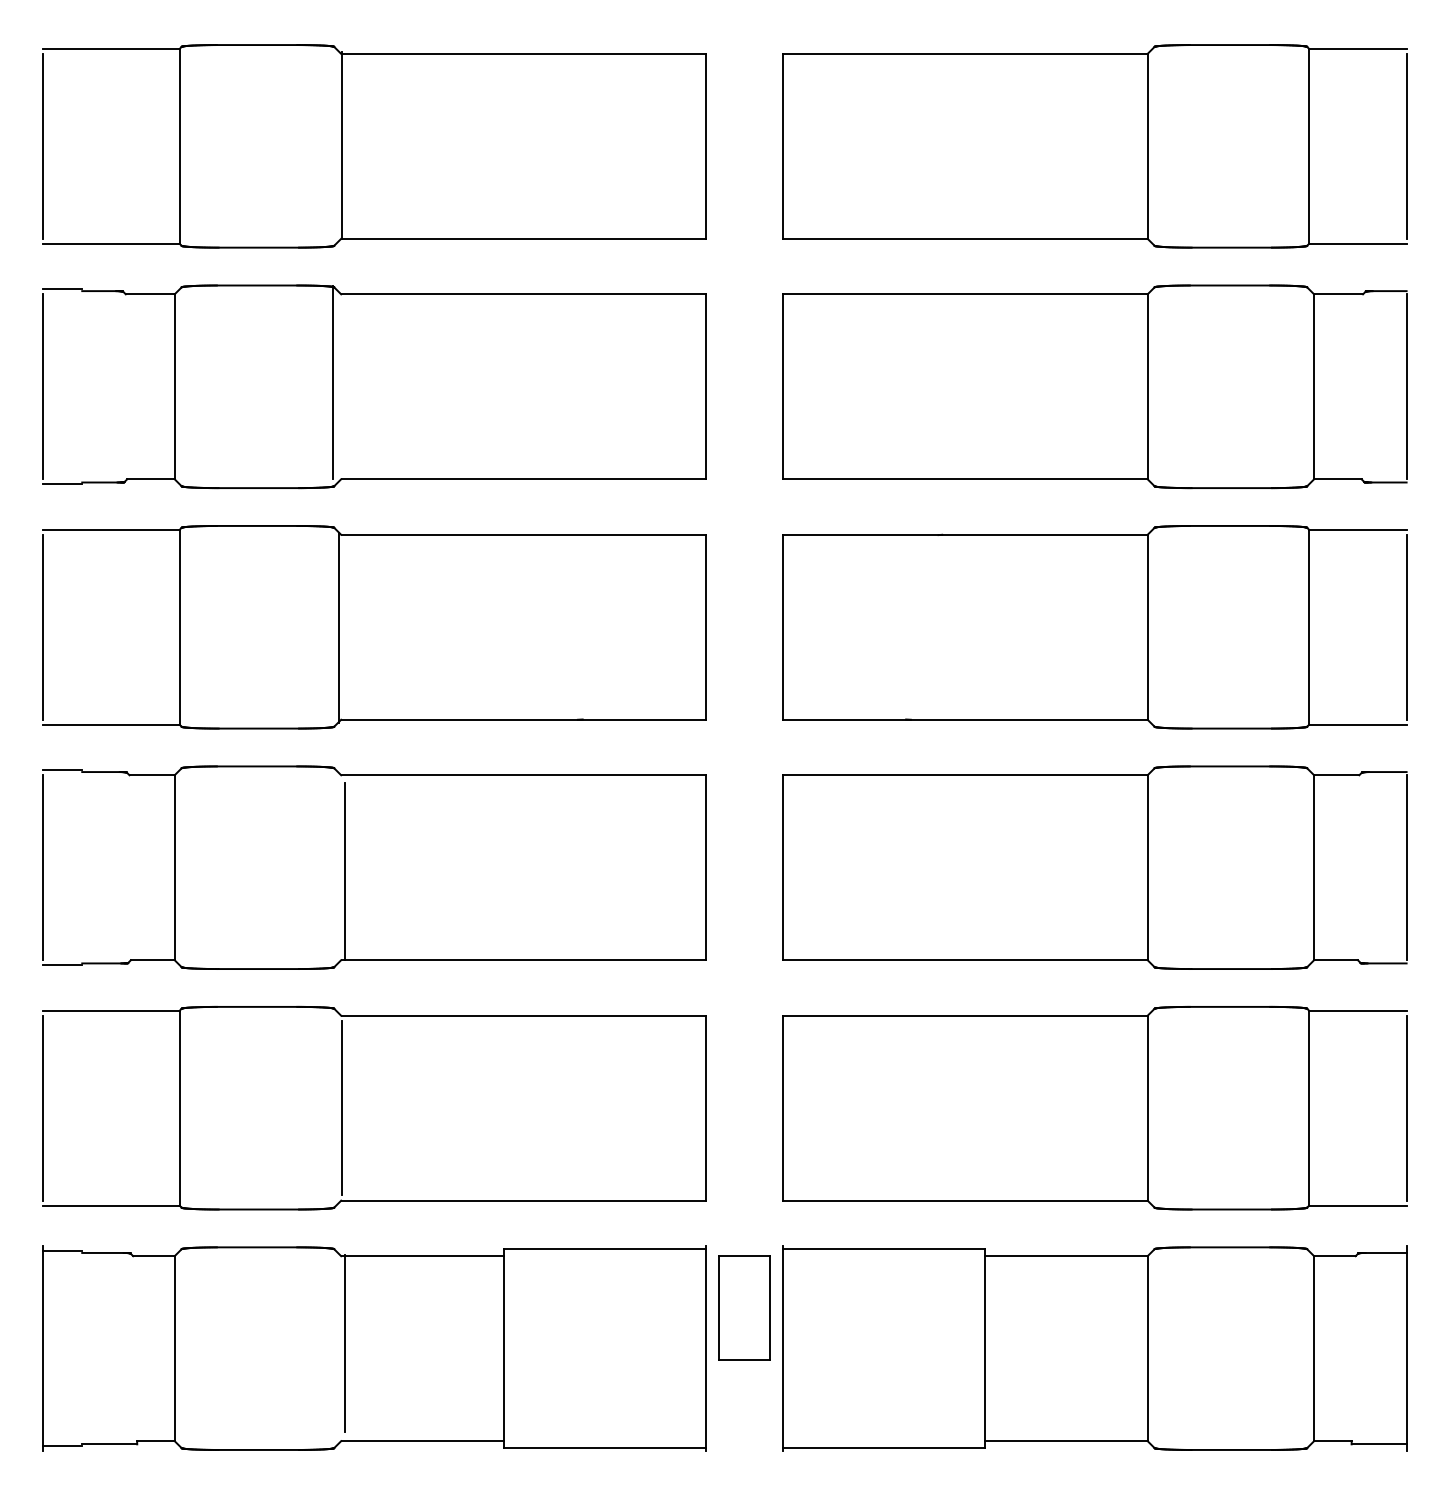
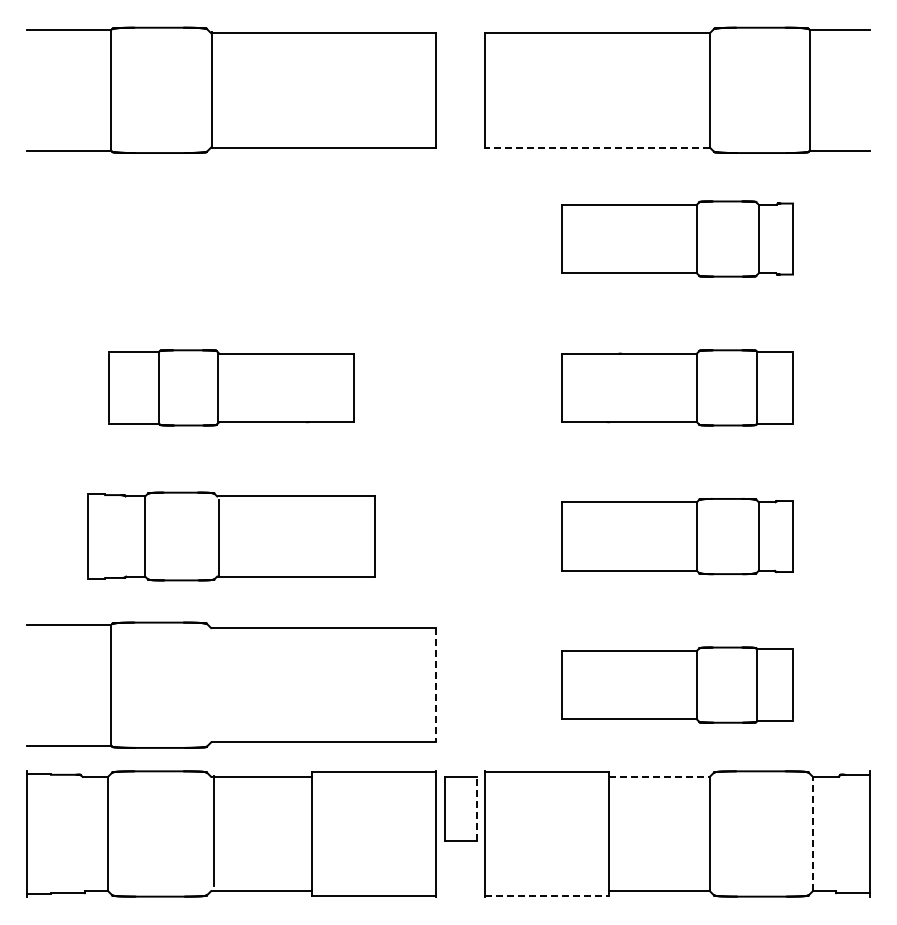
line: (42, 146) -> (26, 90), removed
line: (1407, 146) -> (870, 90), removed
line: (965, 238) -> (597, 147), solid -> dashed
part: (374, 385) -> (231, 238), removed
part: (1095, 385) -> (677, 238), size x0.6
part: (374, 626) -> (231, 387), size x0.6
part: (1095, 626) -> (677, 387), size x0.6
part: (374, 867) -> (231, 536), size x0.7
part: (1095, 867) -> (677, 536), size x0.6
line: (341, 1106) -> (211, 684), removed
part: (1095, 1106) -> (677, 684), size x0.6
line: (42, 1108) -> (26, 685), removed
line: (705, 1108) -> (436, 685), solid -> dashed
line: (1067, 1255) -> (660, 776), solid -> dashed
line: (770, 1307) -> (476, 808), solid -> dashed
line: (1313, 1347) -> (812, 833), solid -> dashed
line: (885, 1448) -> (547, 895), solid -> dashed

